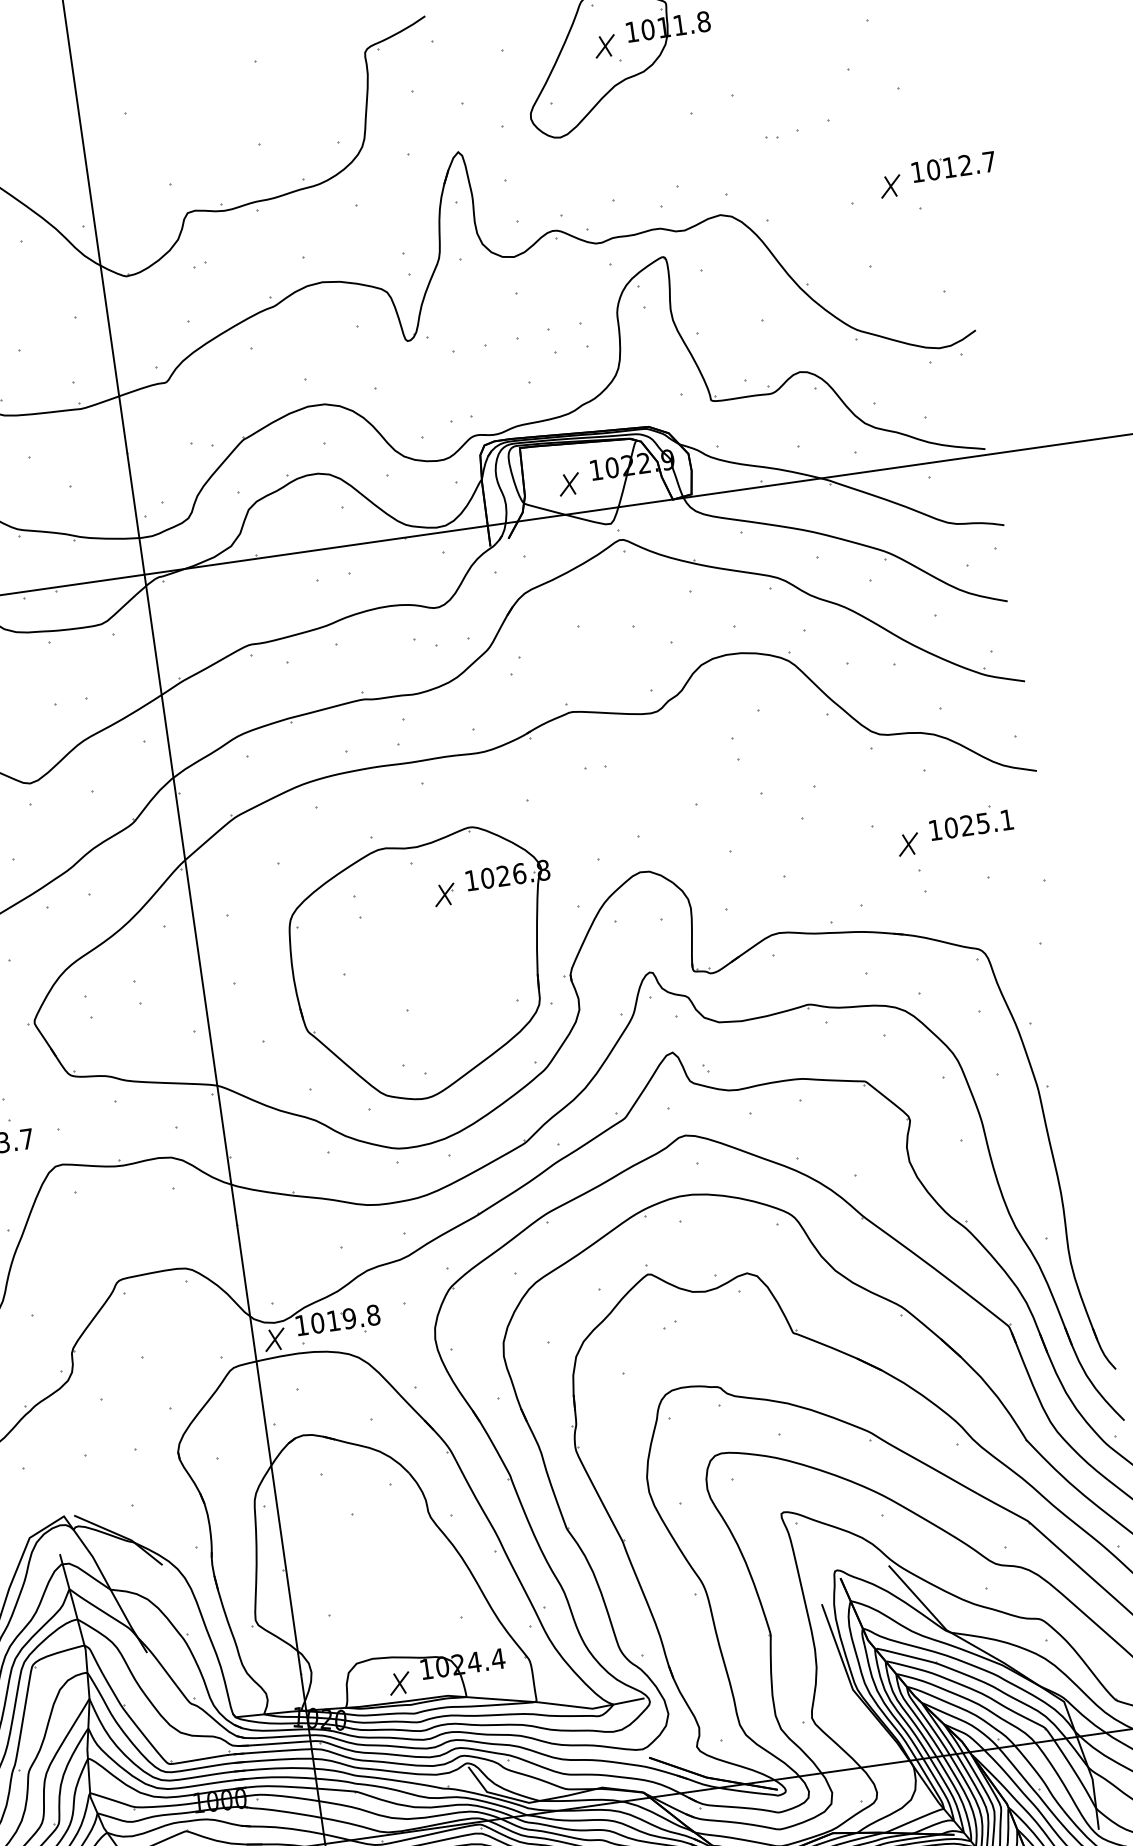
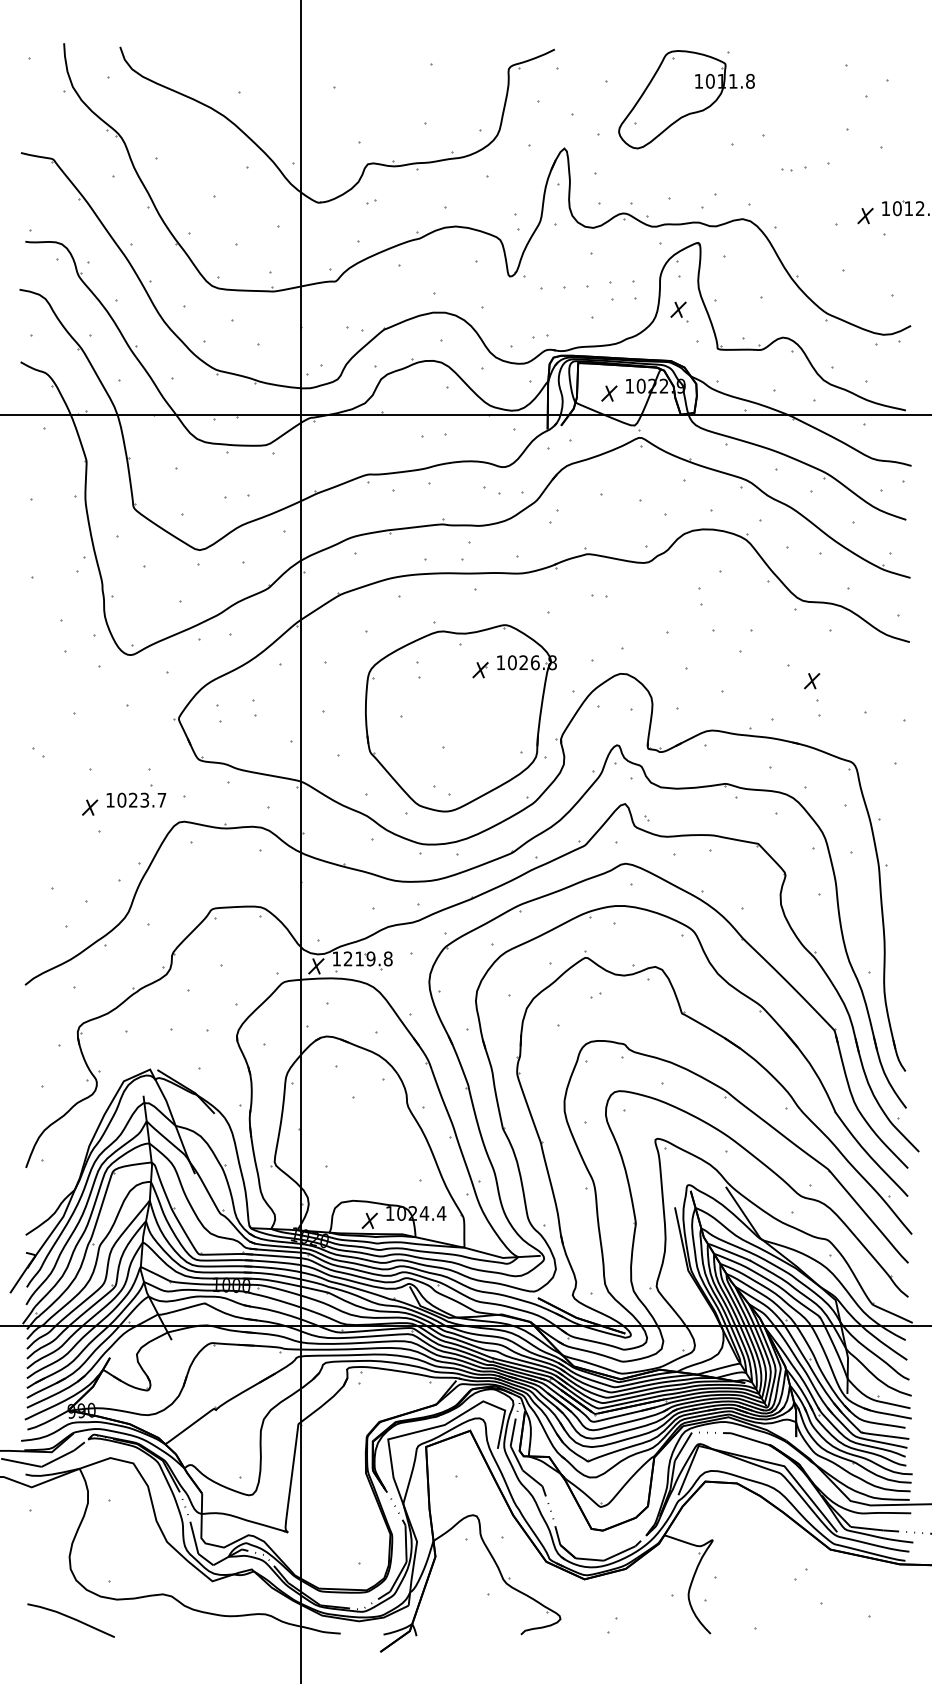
part: (606, 48) -> (679, 311), moved
part: (971, 821) -> (858, 671), removed
text: (316, 1322) -> (347, 958), 1019.8 -> 1219.8

